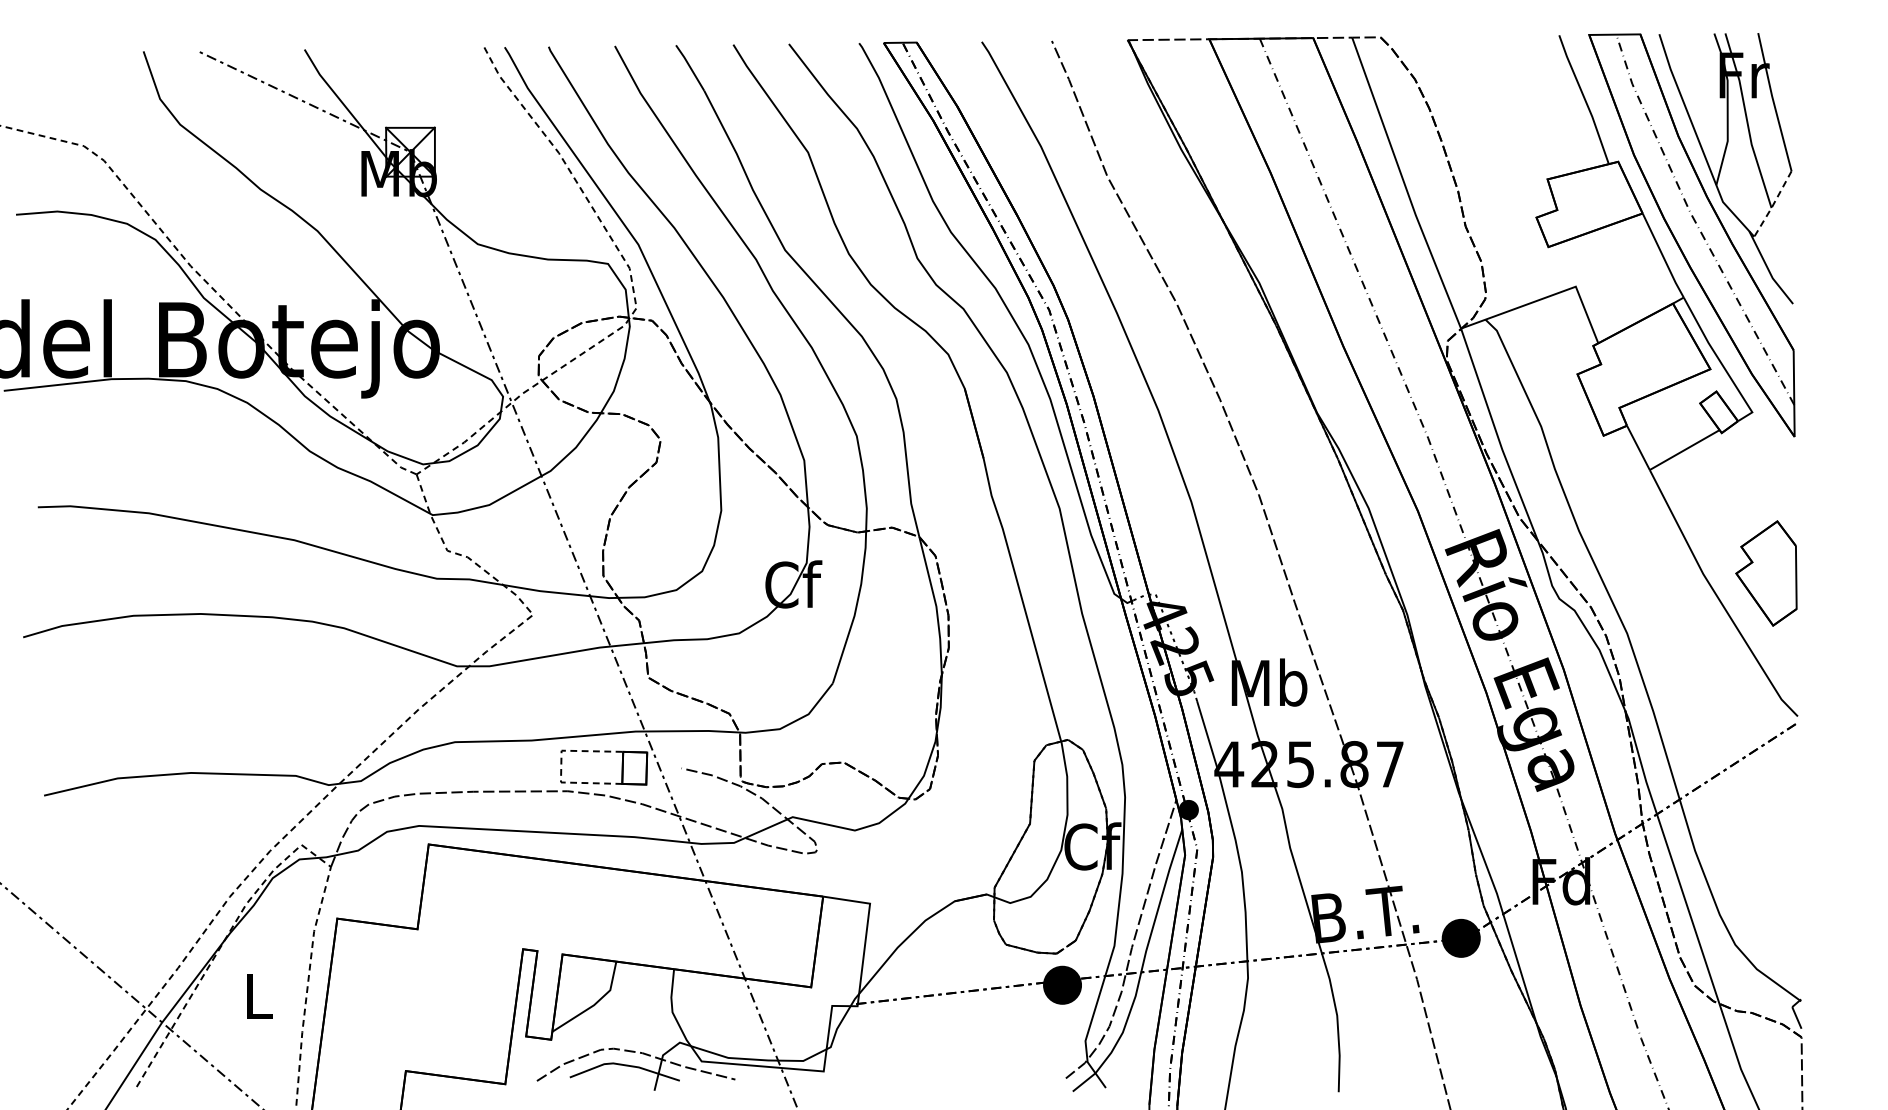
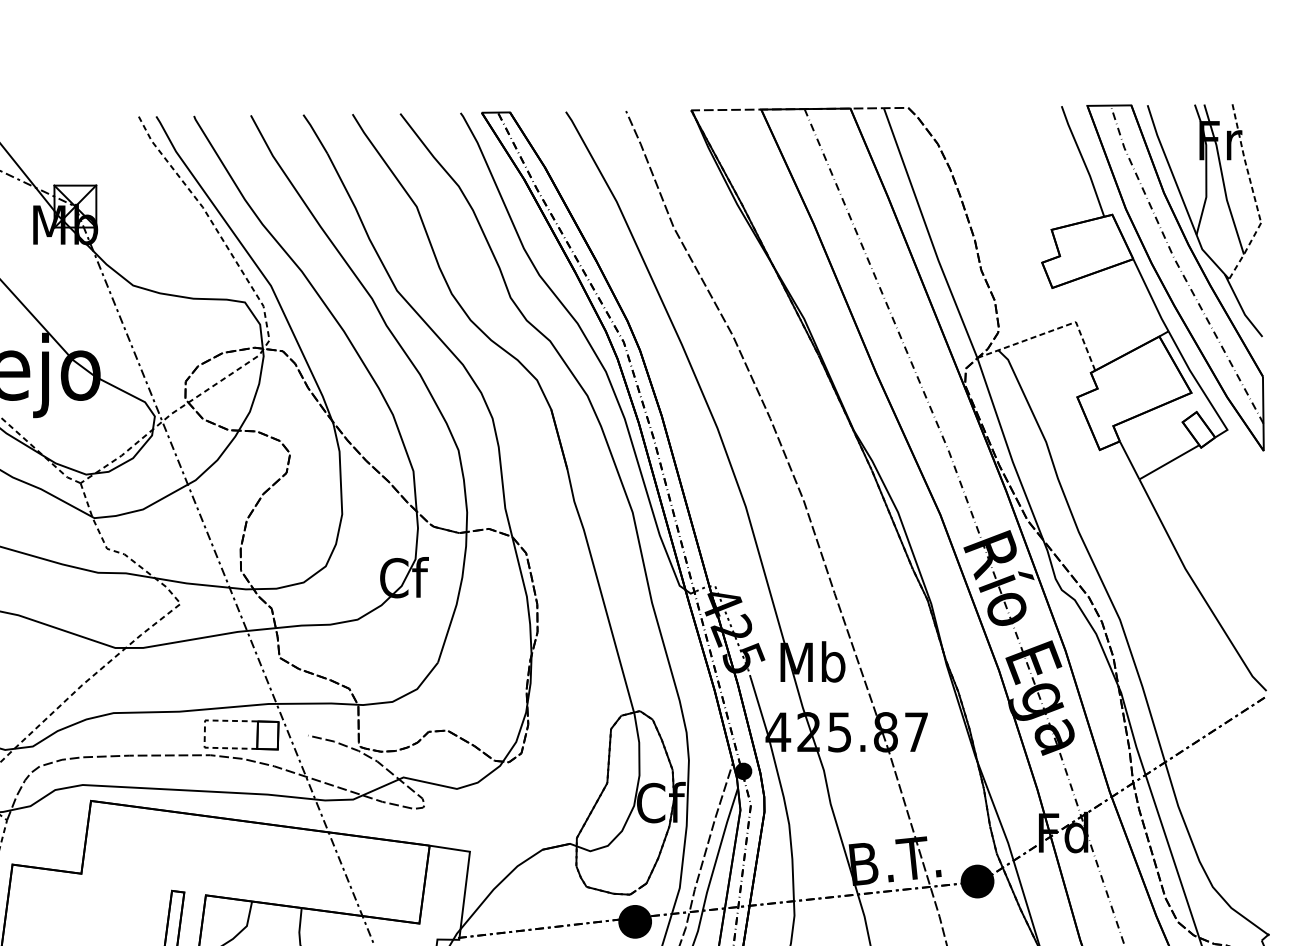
line: (1773, 102) -> (1245, 163), solid -> dashed
line: (1547, 296) -> (1051, 330), solid -> dashed
part: (1766, 573) -> (1239, 568), removed

